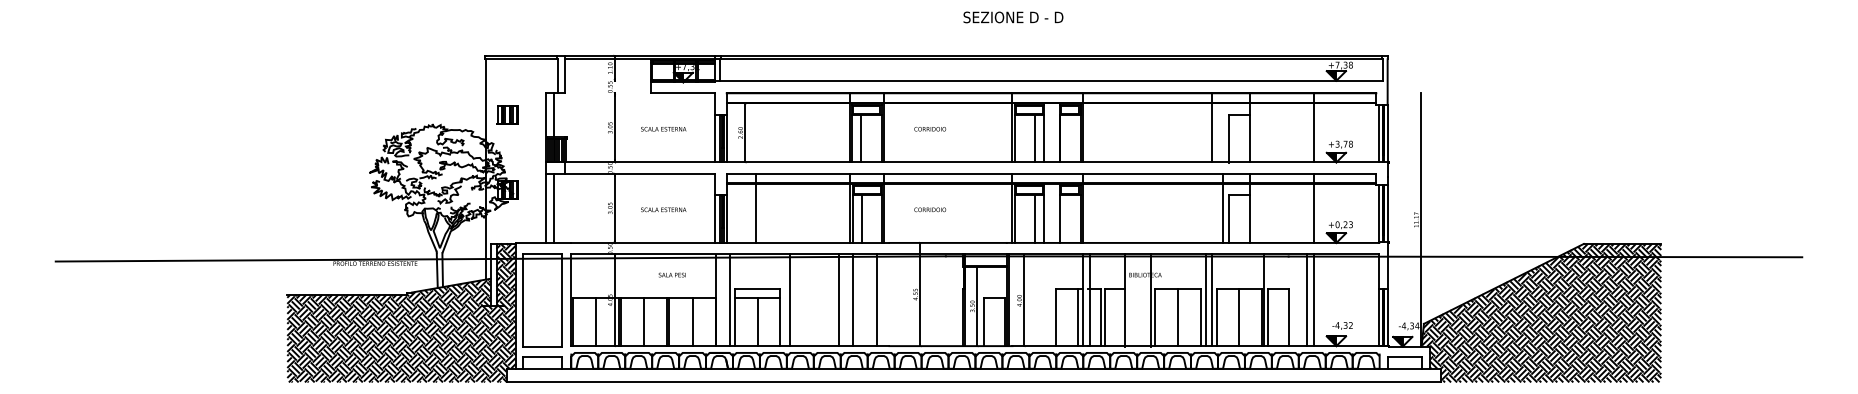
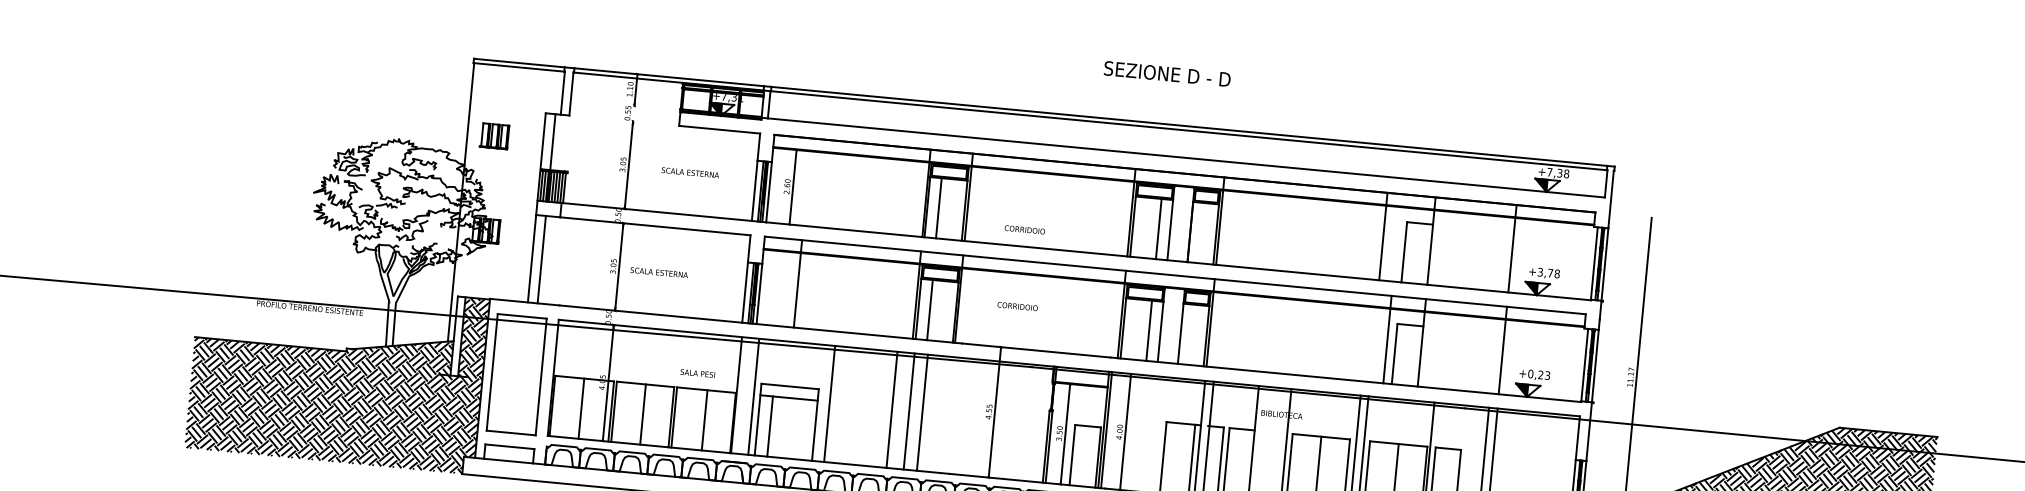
text: (1013, 17) -> (1167, 74), moved
text: (930, 129) -> (1025, 230), moved
text: (663, 209) -> (659, 272), moved
text: (671, 274) -> (696, 372), moved
line: (877, 300) -> (922, 413), moved
line: (757, 322) -> (769, 426), moved

